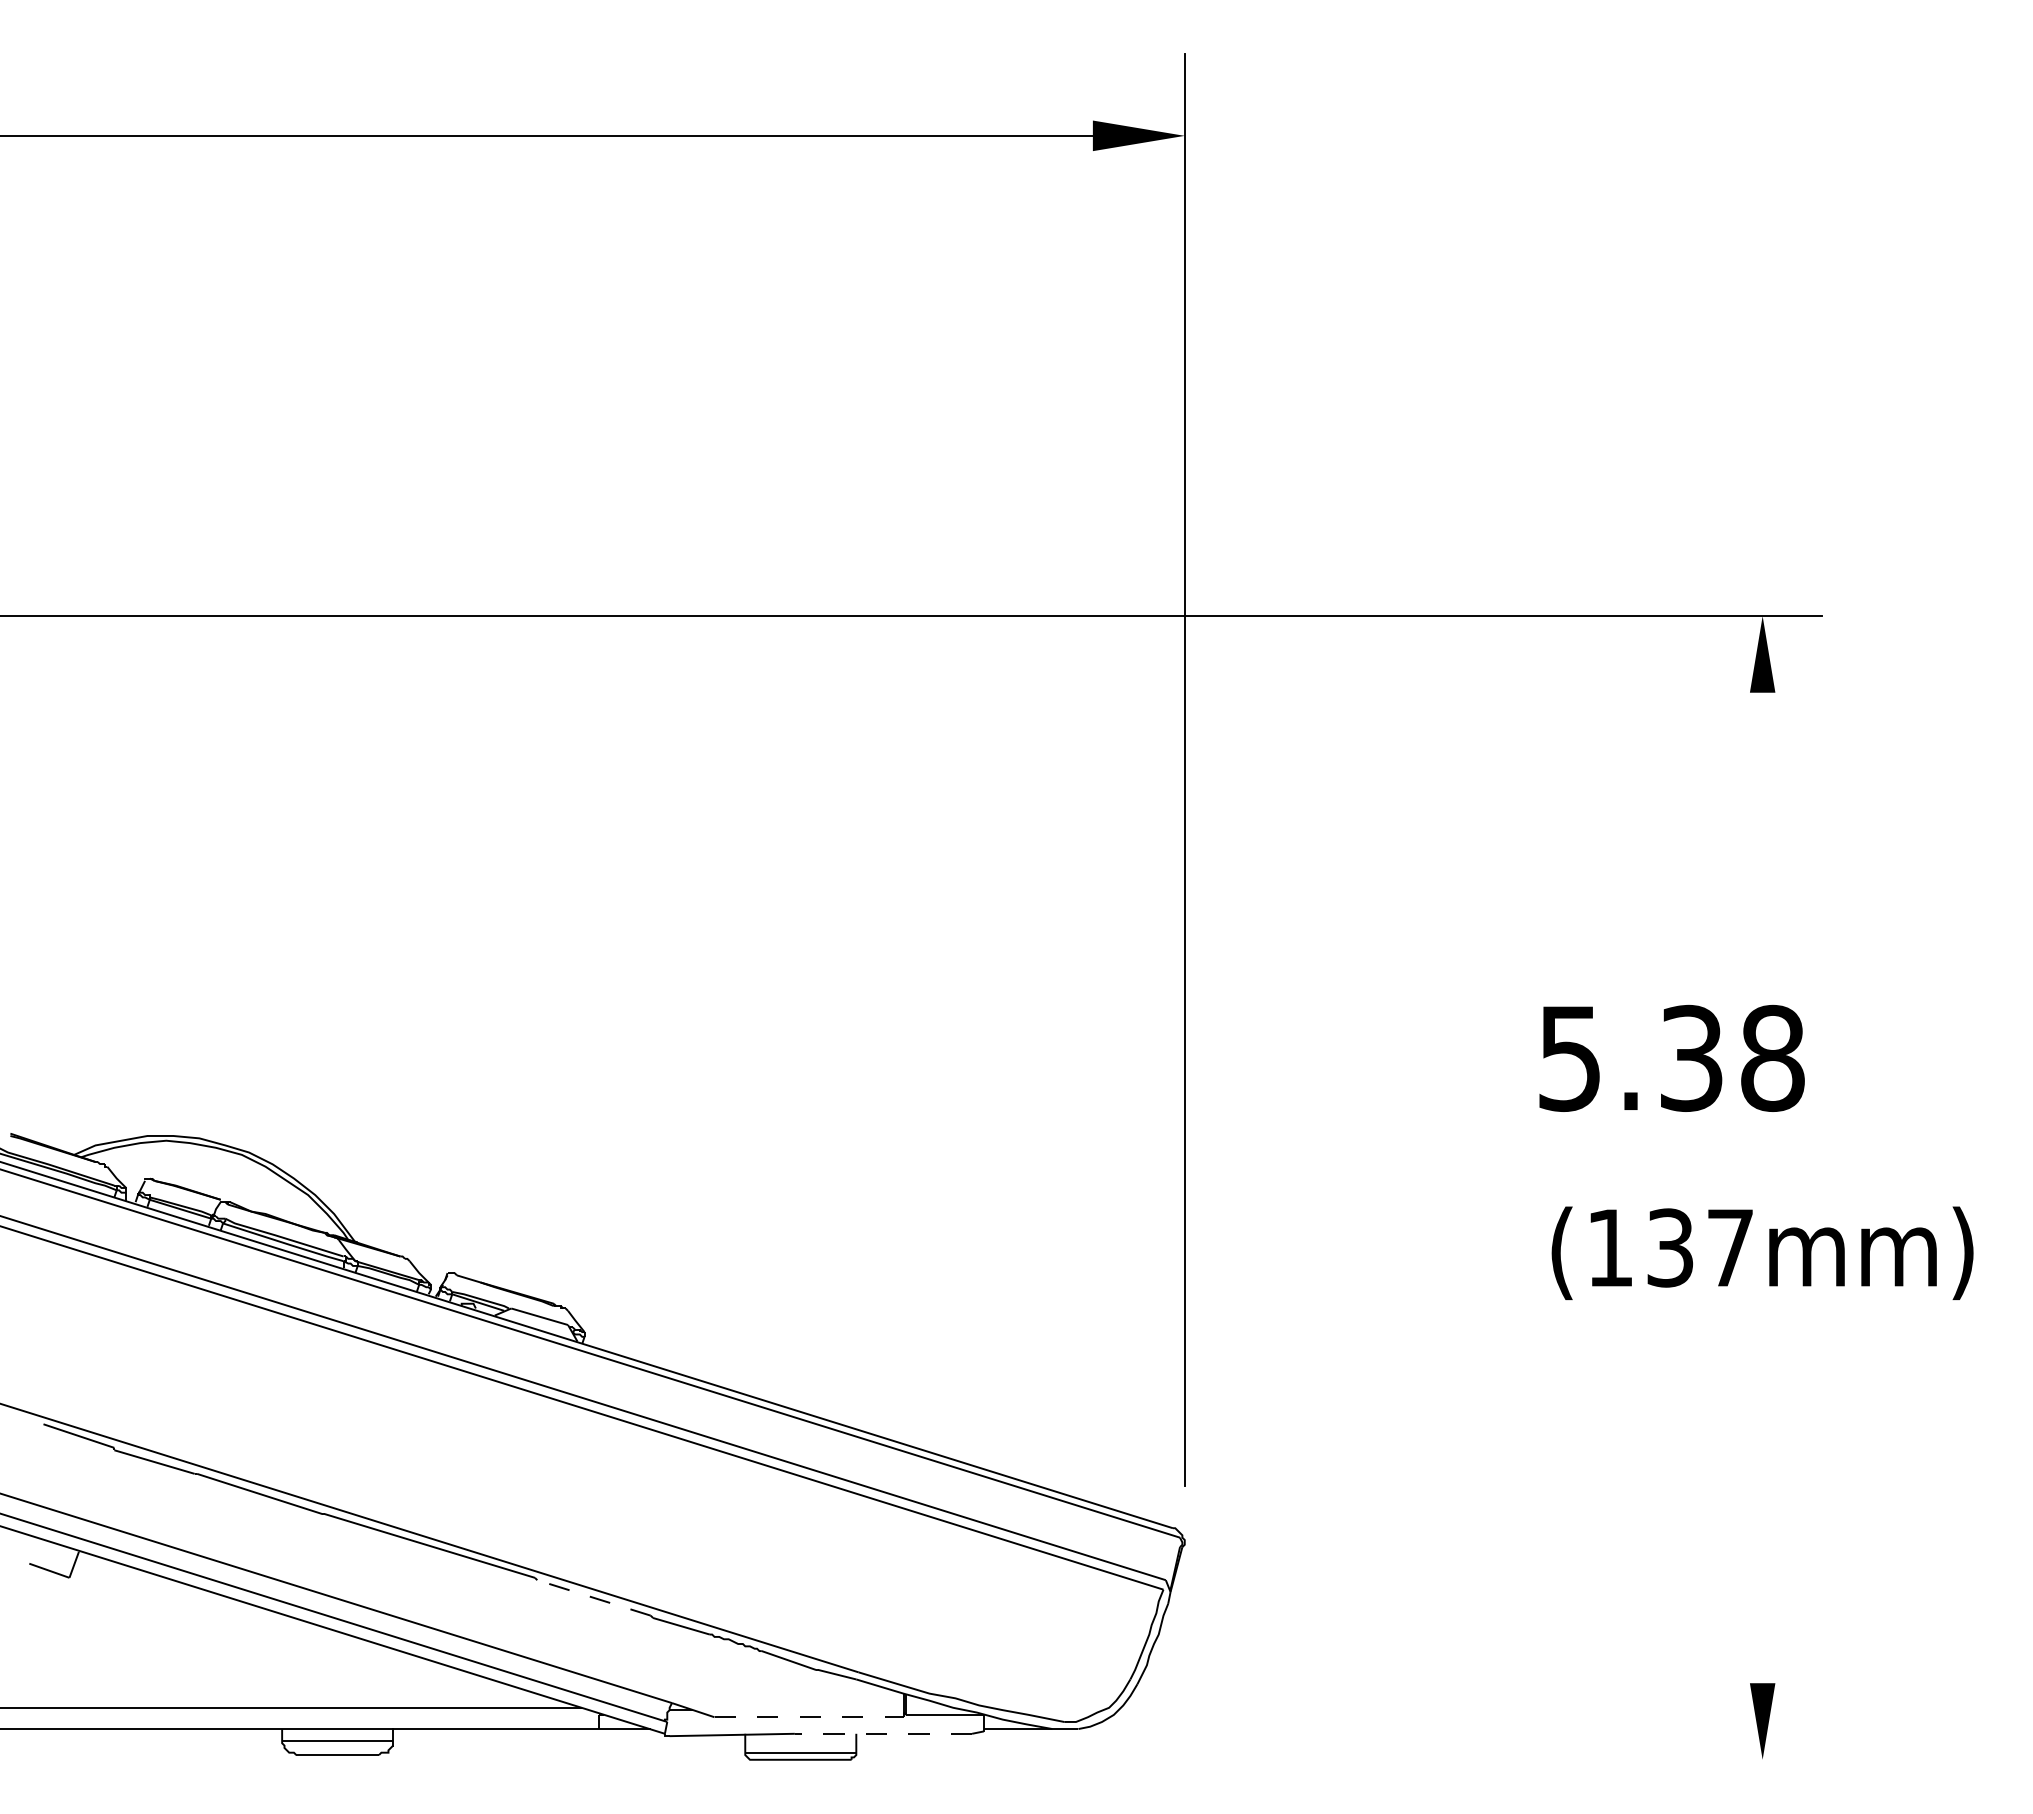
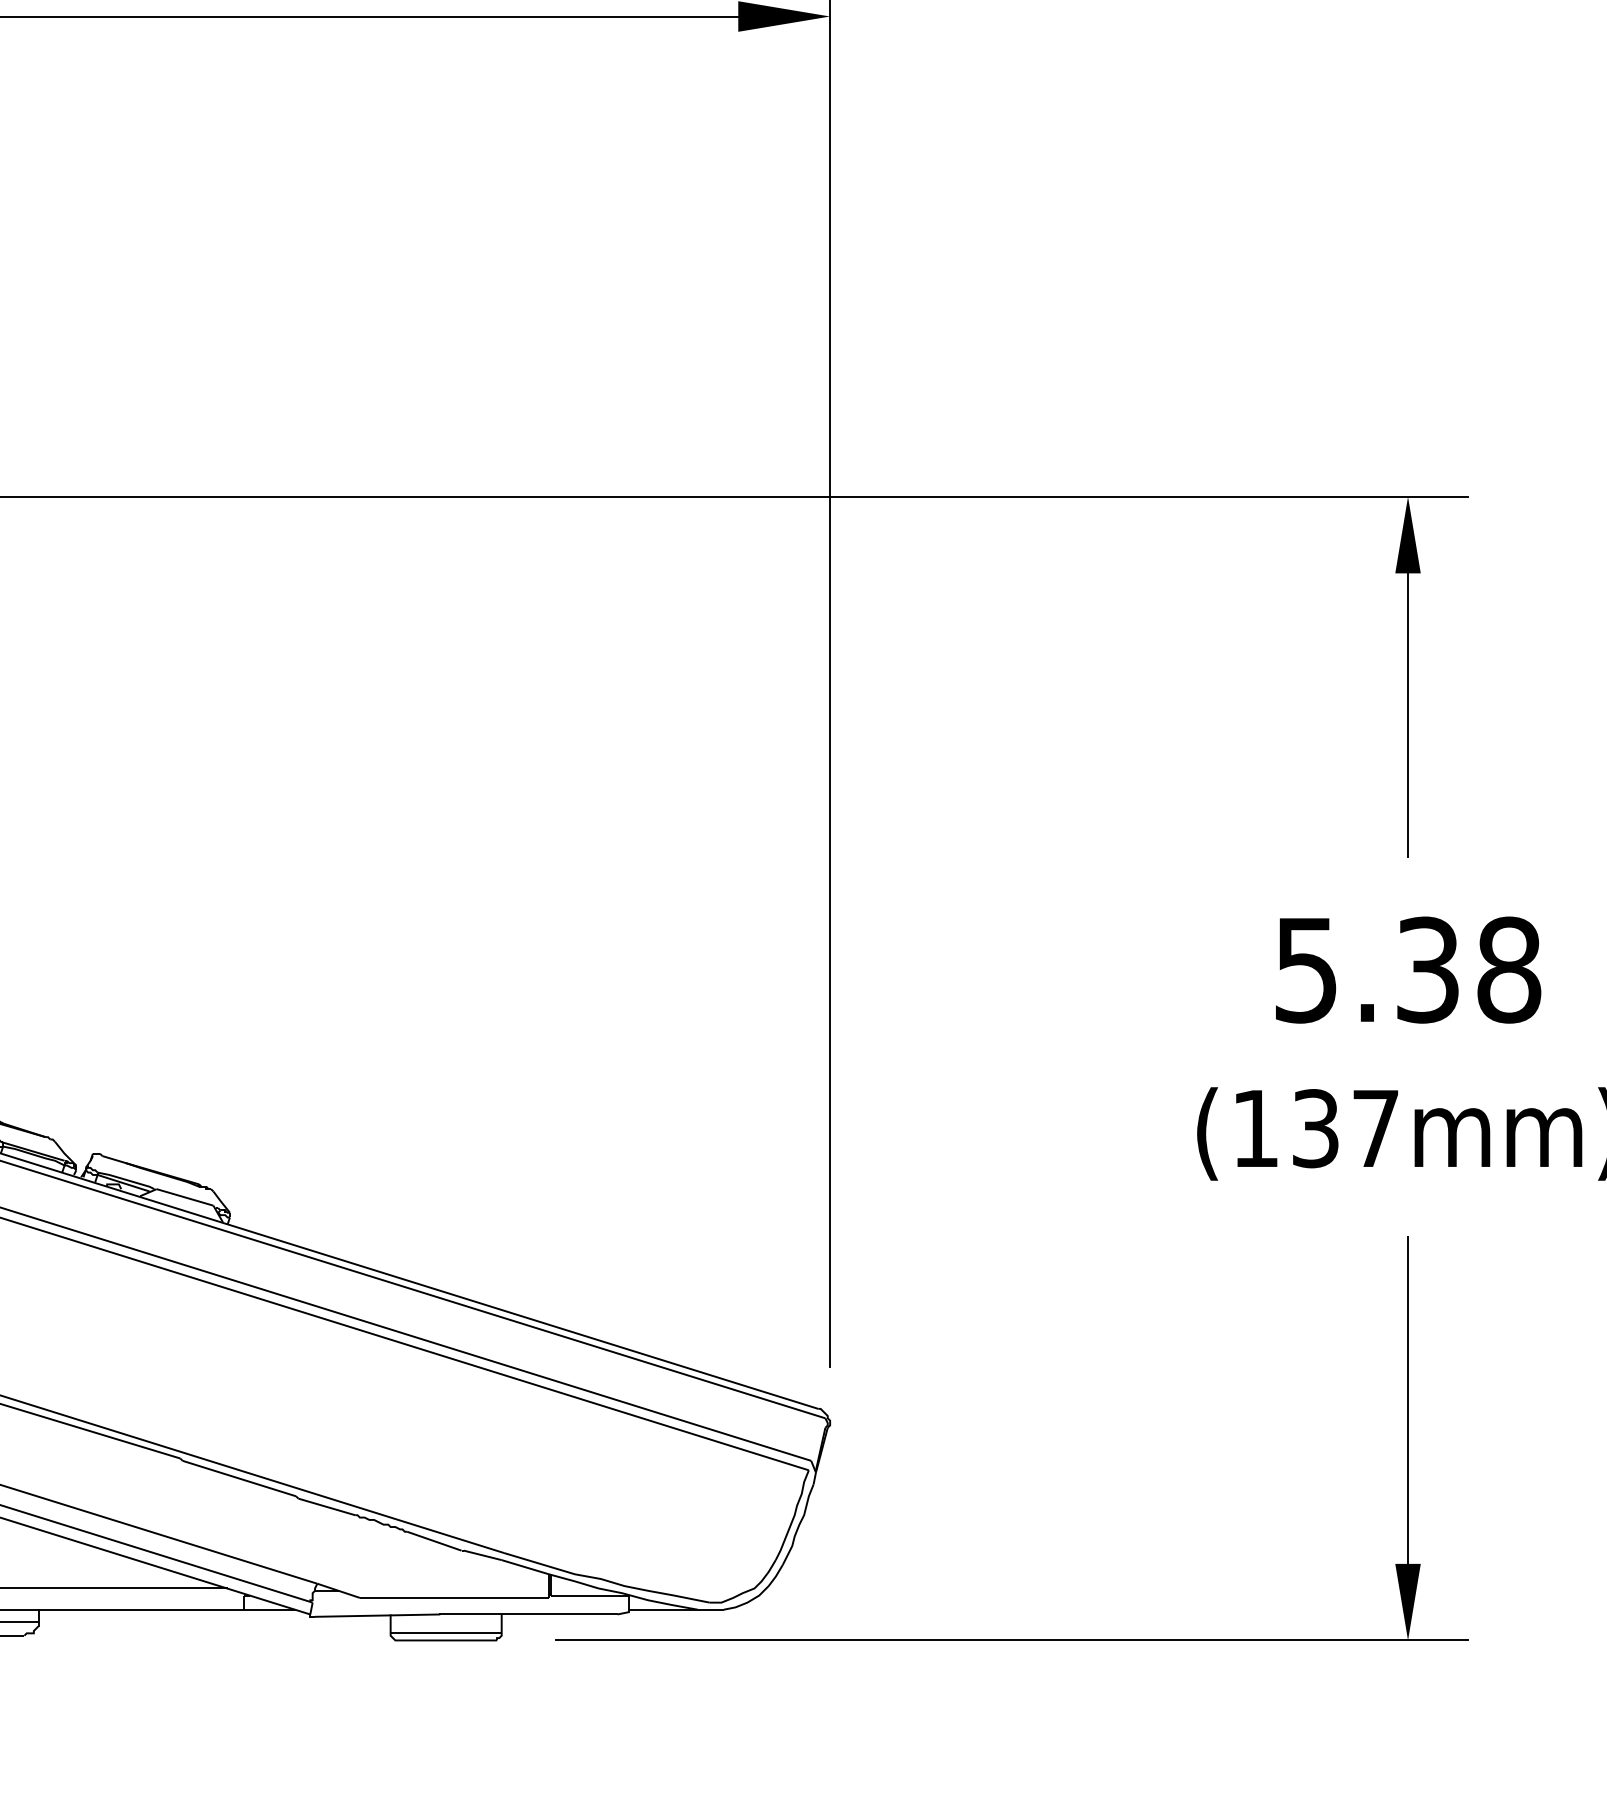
line: (1762, 819) -> (1407, 700), added
text: (1671, 1057) -> (1407, 969), moved
line: (1762, 1519) -> (1407, 1400), added
line: (593, 1597) -> (238, 1478), dashed -> solid
line: (809, 1717) -> (454, 1598), dashed -> solid
line: (883, 1733) -> (528, 1614), dashed -> solid
line: (1366, 1759) -> (1011, 1640), added

